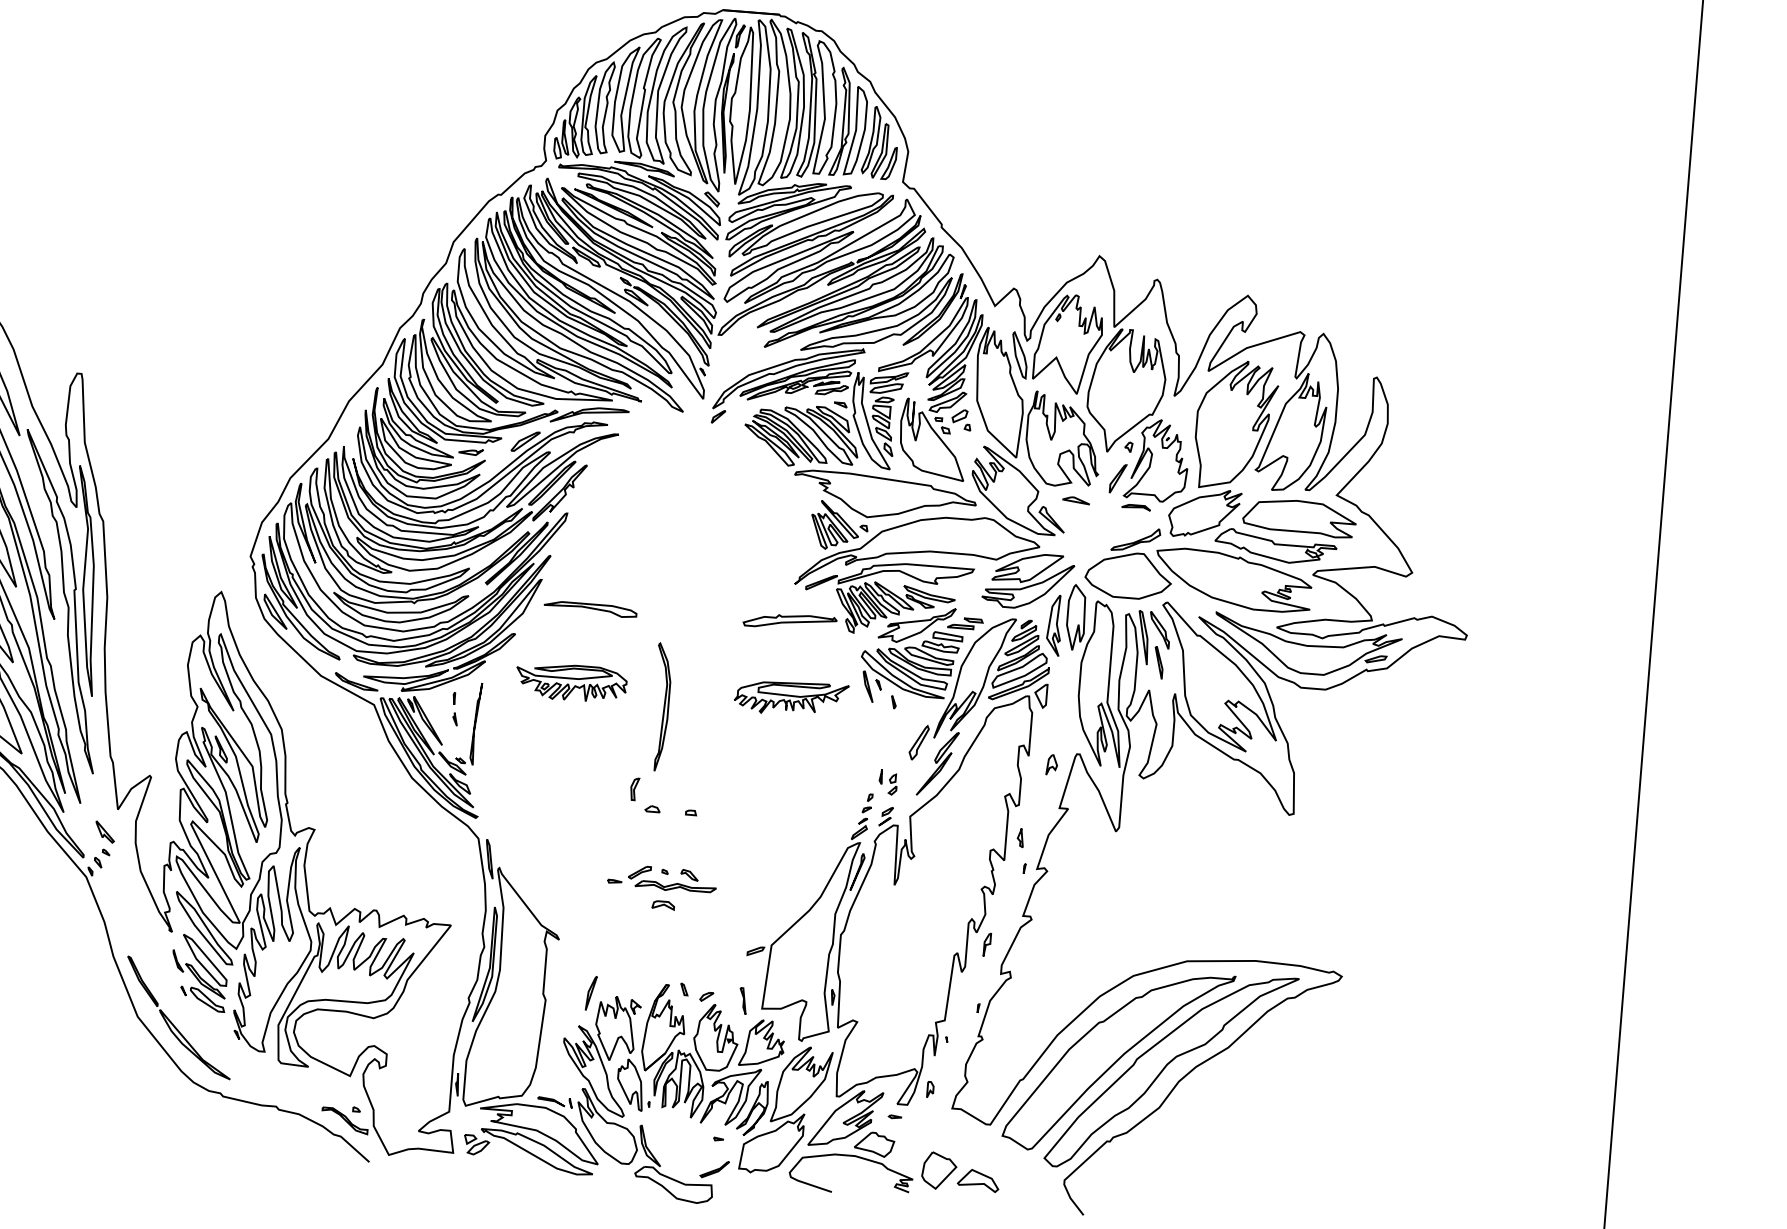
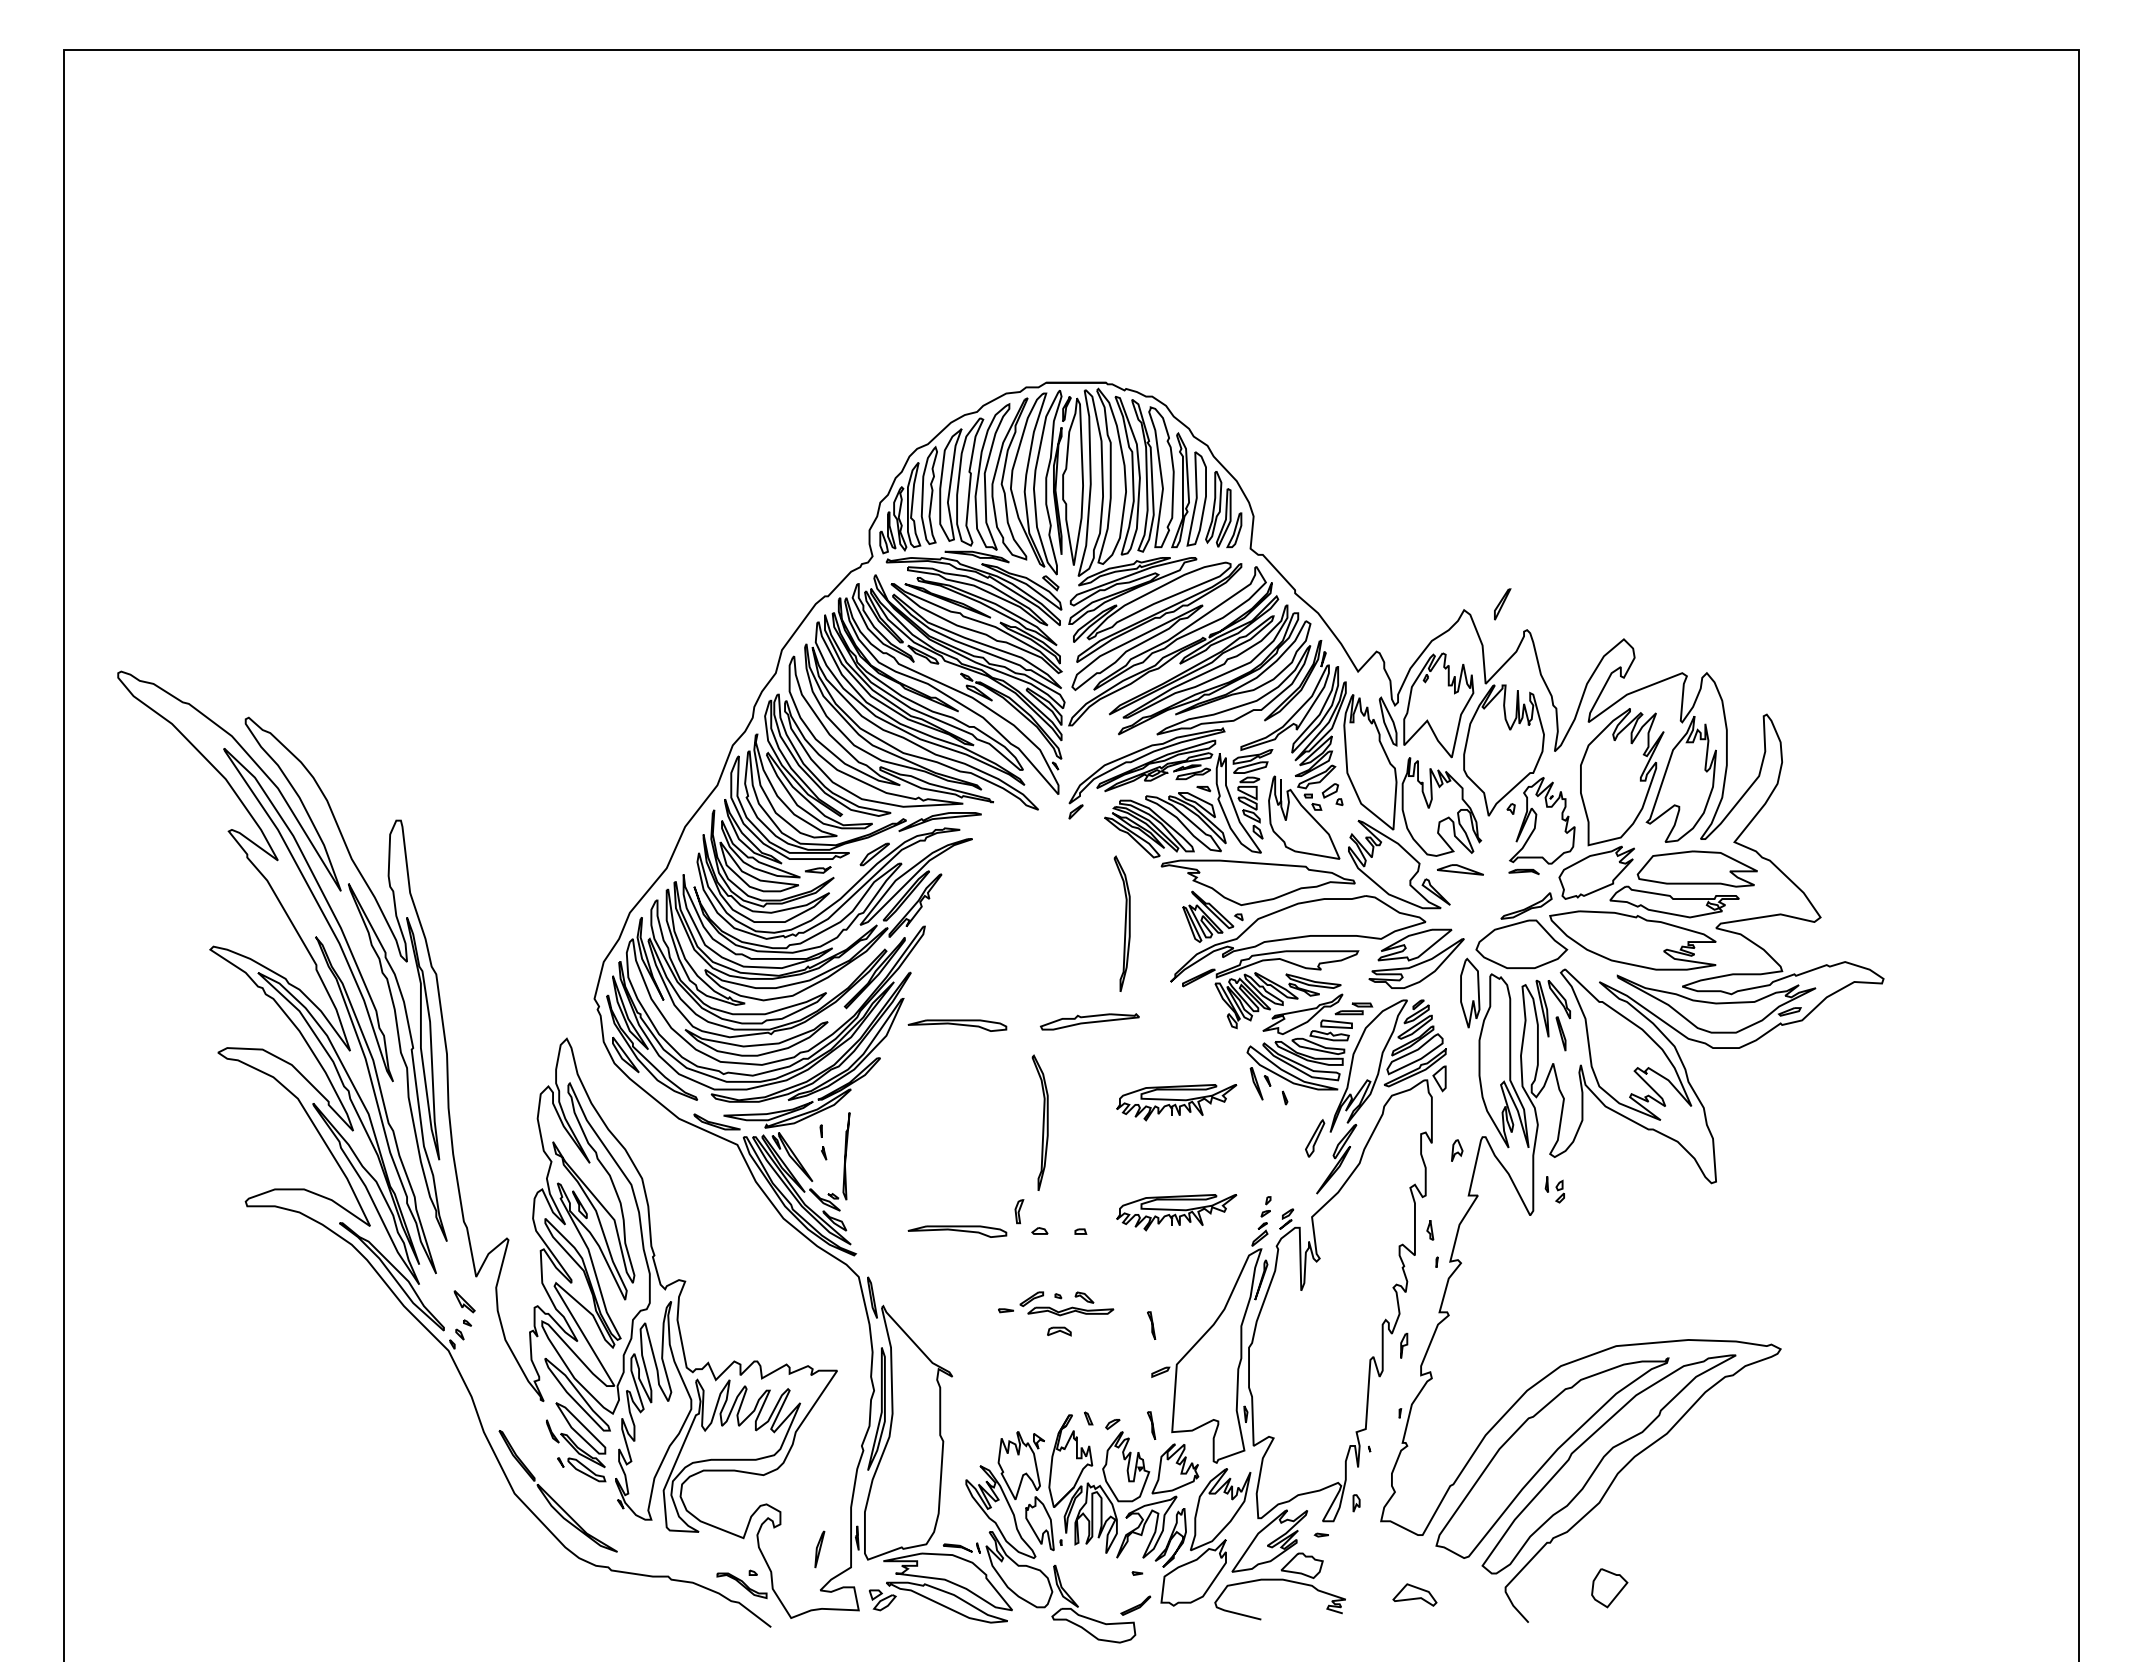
part: (1118, 478) -> (1502, 604), moved
part: (1075, 500) -> (1459, 869), size x1.6
part: (752, 525) -> (1121, 923), added
part: (789, 621) -> (1089, 1021), moved
part: (1054, 625) -> (1447, 1003), removed
part: (571, 682) -> (943, 1104), removed
part: (887, 781) -> (1554, 1189), moved
part: (782, 802) -> (1176, 1212), added
part: (574, 803) -> (957, 1231), added
part: (750, 906) -> (1151, 1325), added
part: (591, 993) -> (819, 1549), moved
part: (939, 1171) -> (1609, 1588), moved

